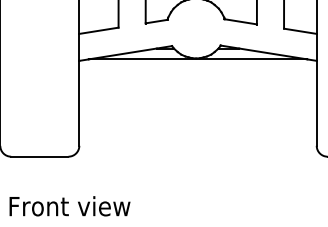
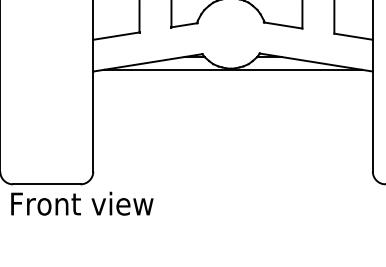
text: (70, 206) -> (82, 203), moved

